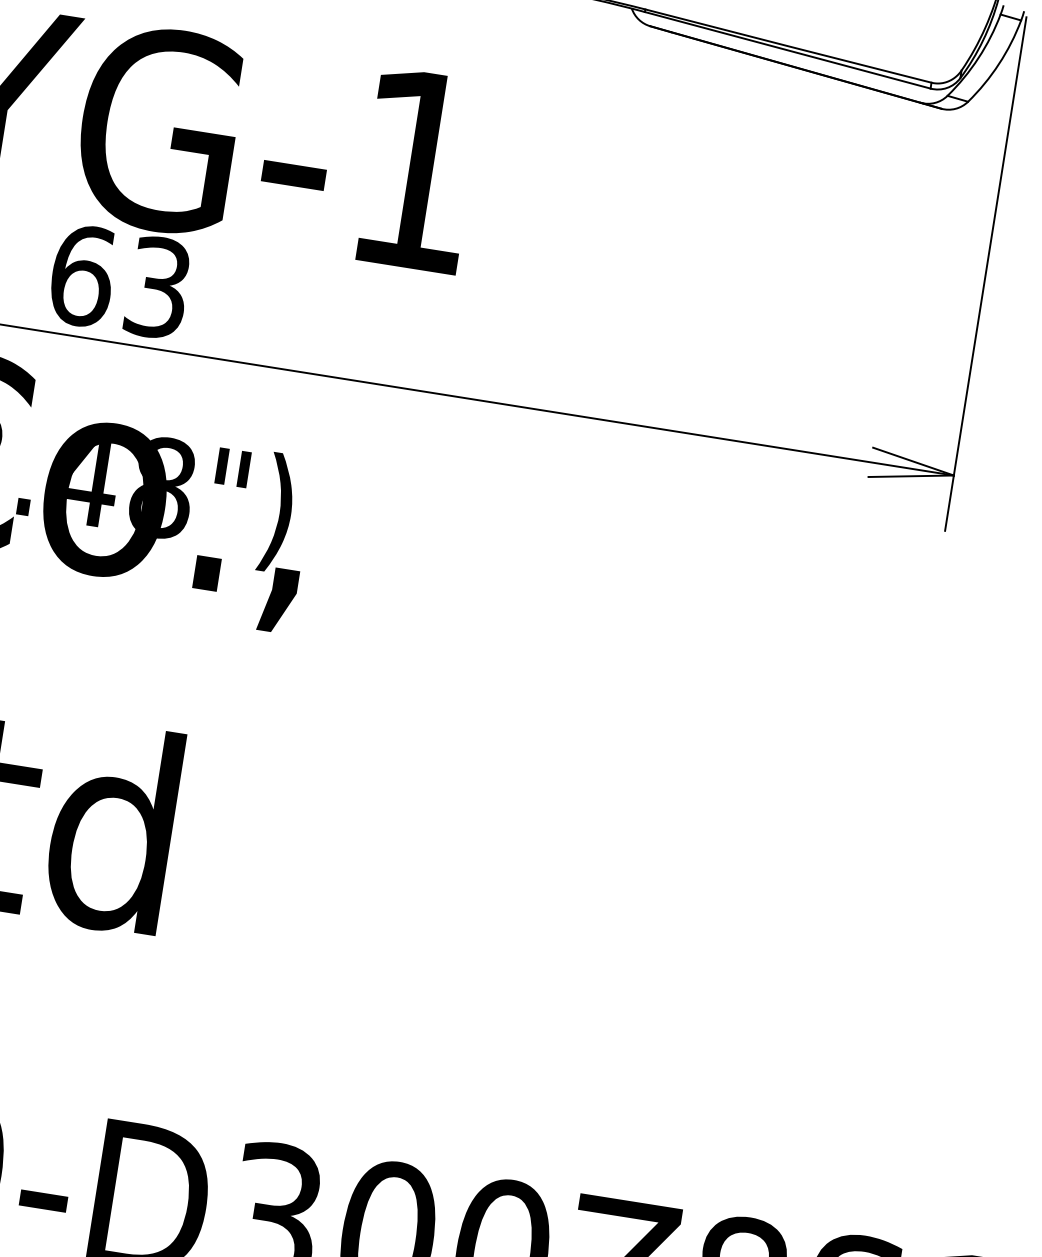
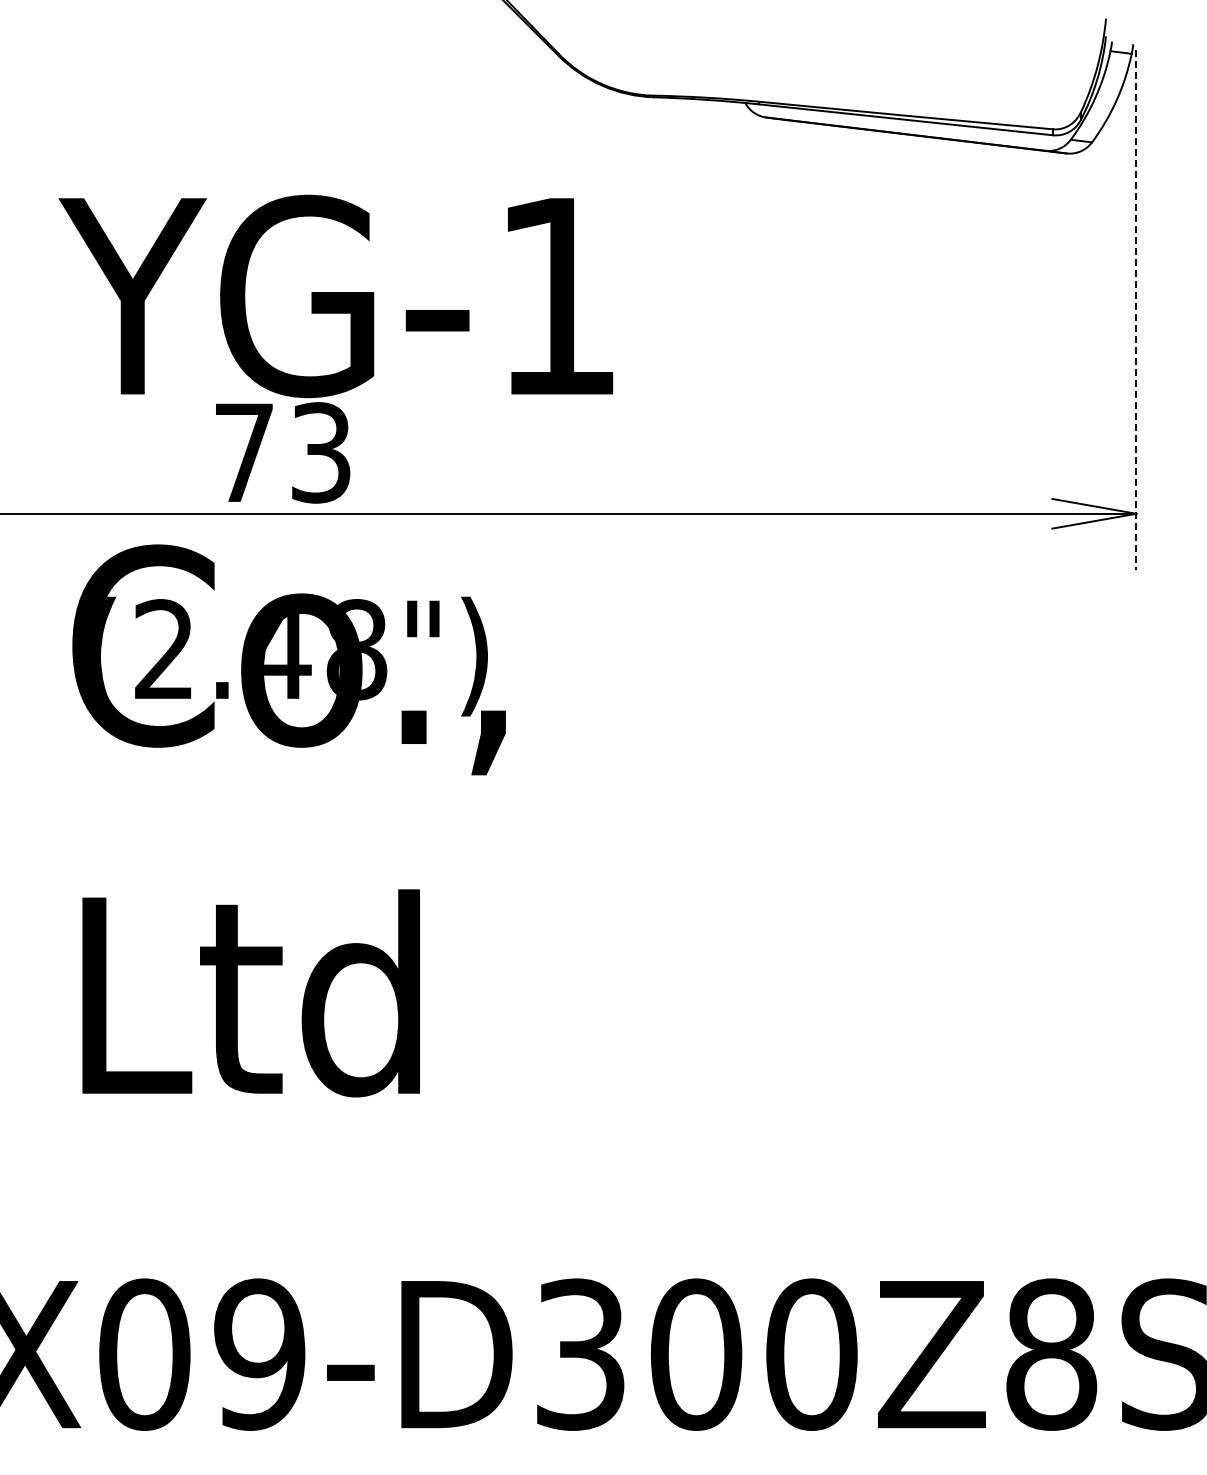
line: (985, 273) -> (1136, 309), solid -> dashed
text: (82, 275) -> (244, 452), 63 -> 73

